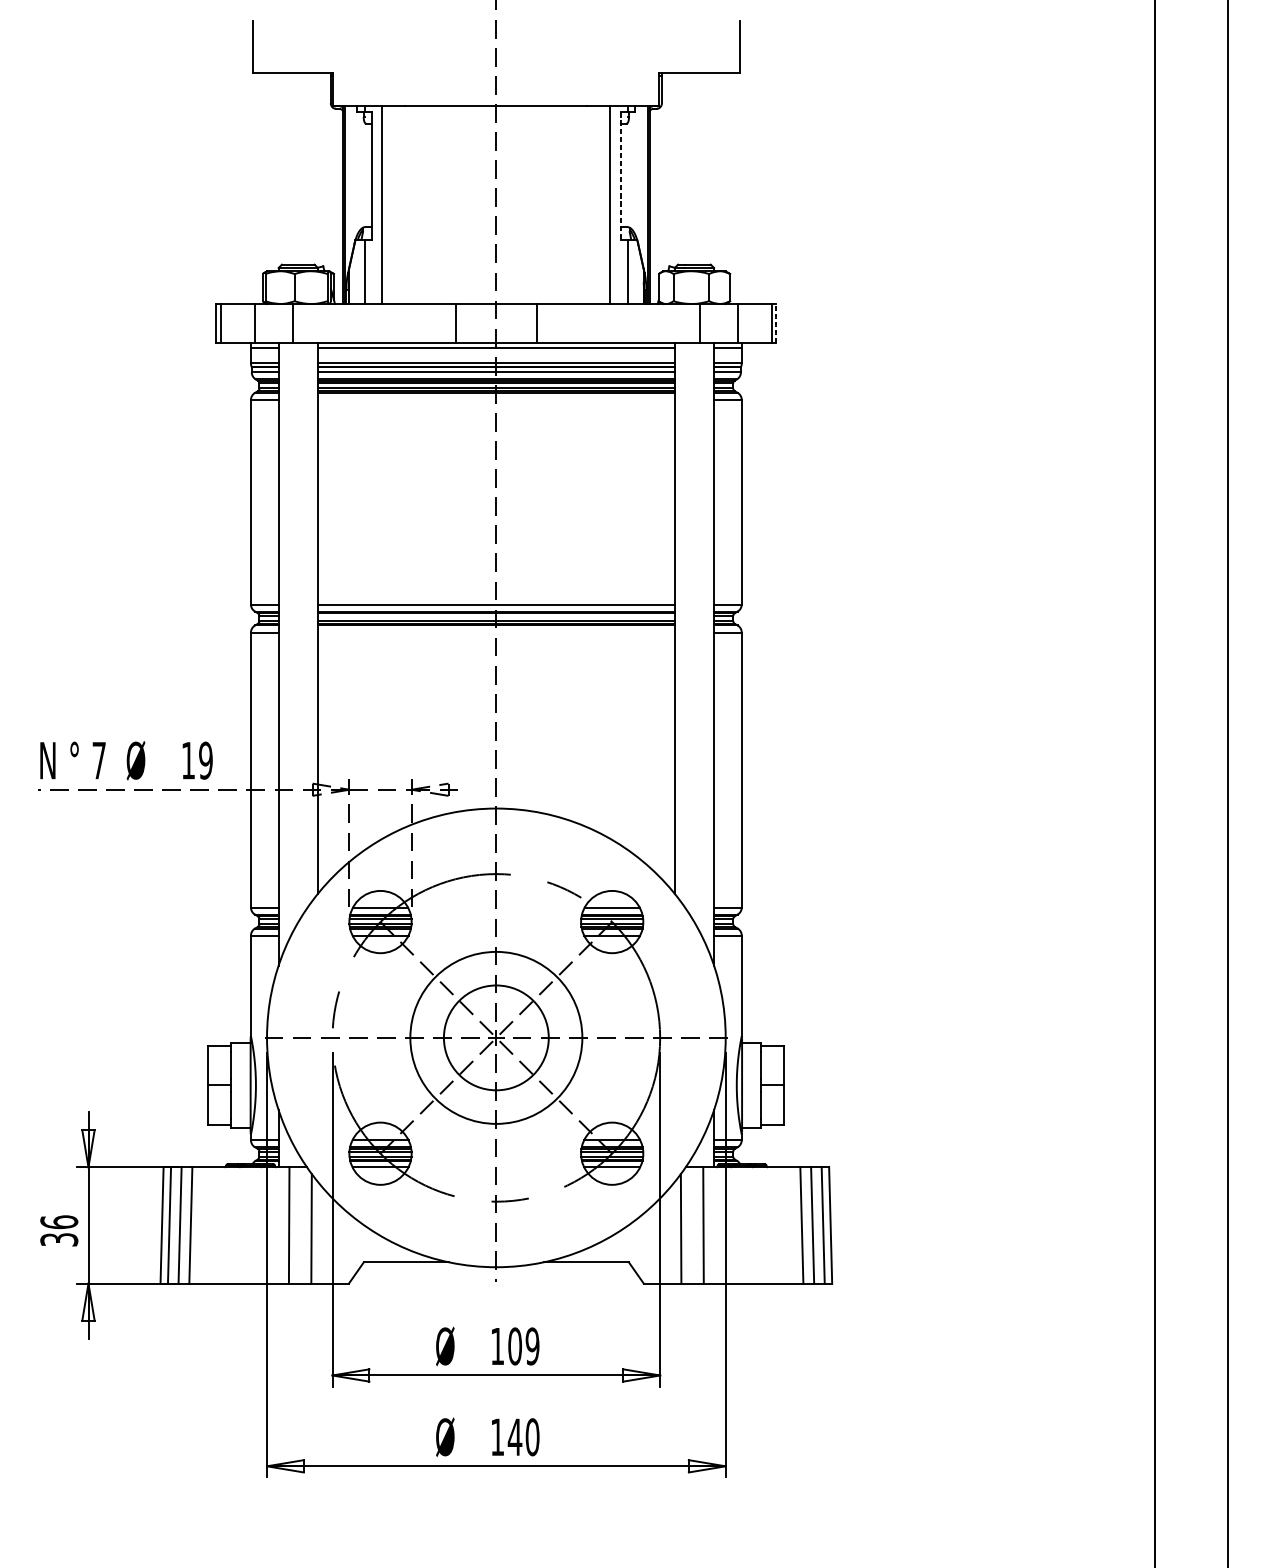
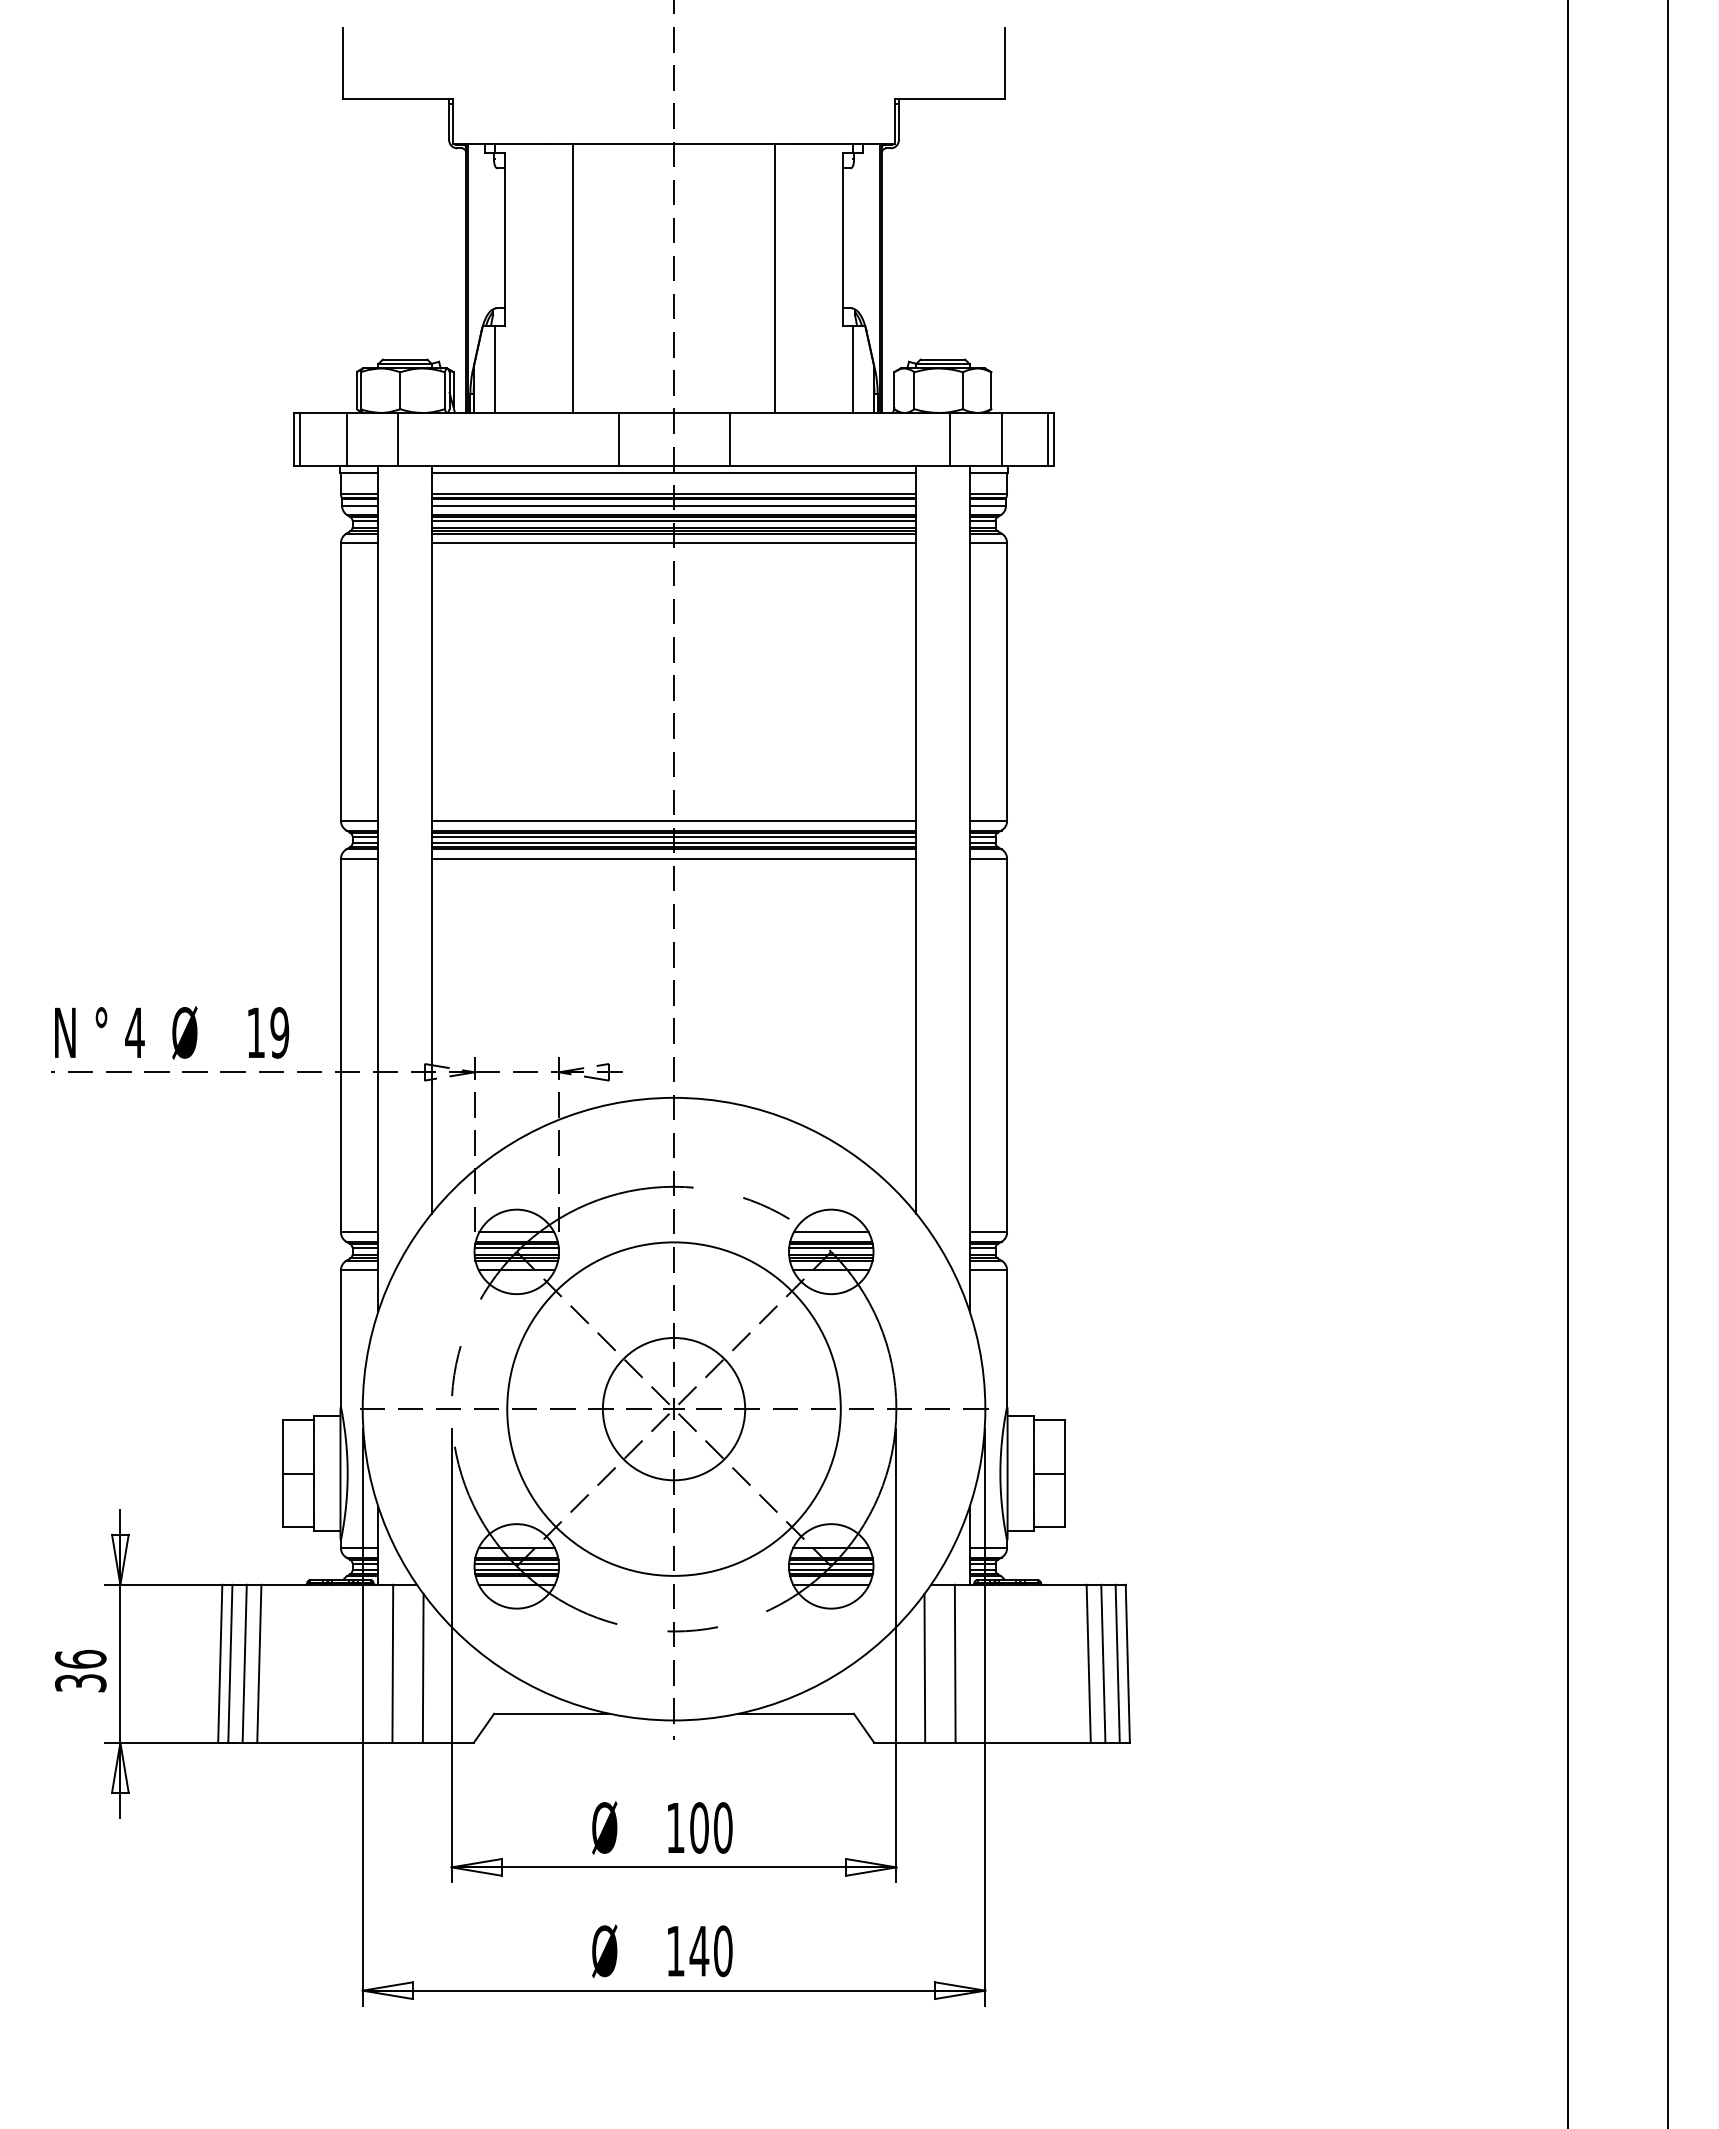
line: (621, 176) -> (843, 239), dashed -> solid
line: (381, 204) -> (572, 277), moved
line: (610, 204) -> (775, 277), moved
line: (776, 323) -> (1054, 439), dashed -> solid
line: (495, 400) -> (673, 543), added
line: (495, 616) -> (673, 836), added
line: (495, 632) -> (673, 858), added
text: (98, 760) -> (134, 1032), 7 -> 4
circle: (495, 1037) -> (673, 1408), size x1.43
text: (532, 1346) -> (722, 1827), 109 -> 100

